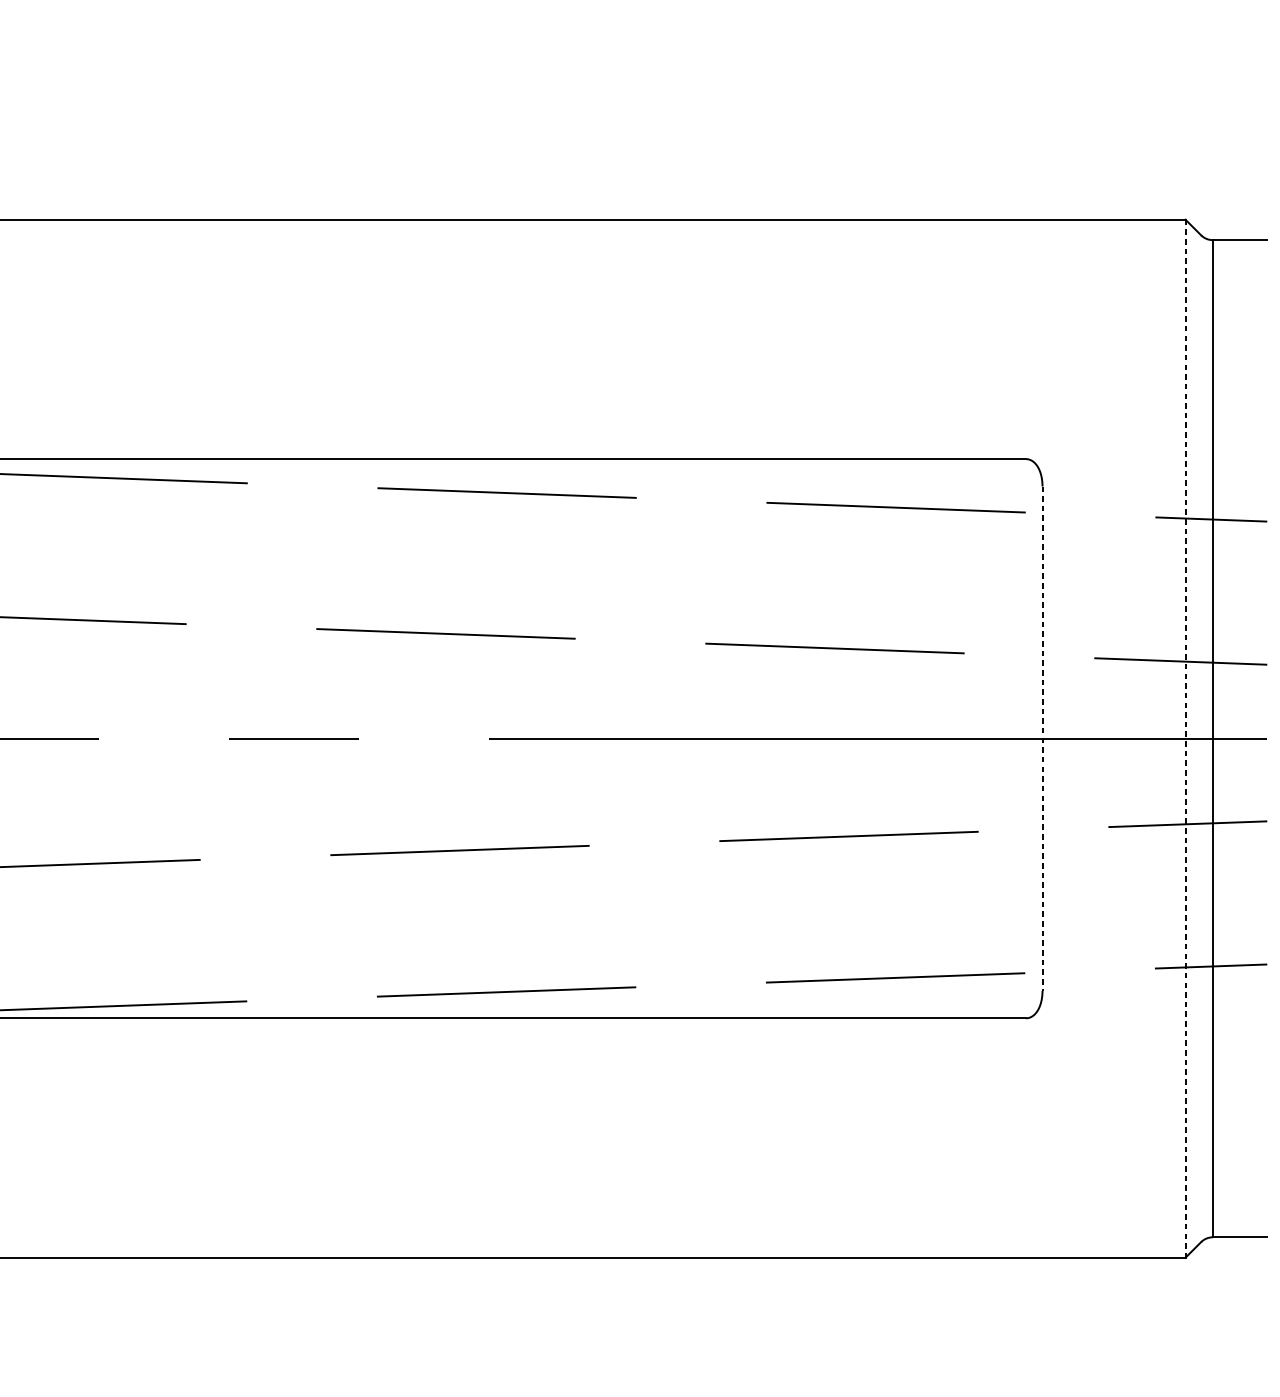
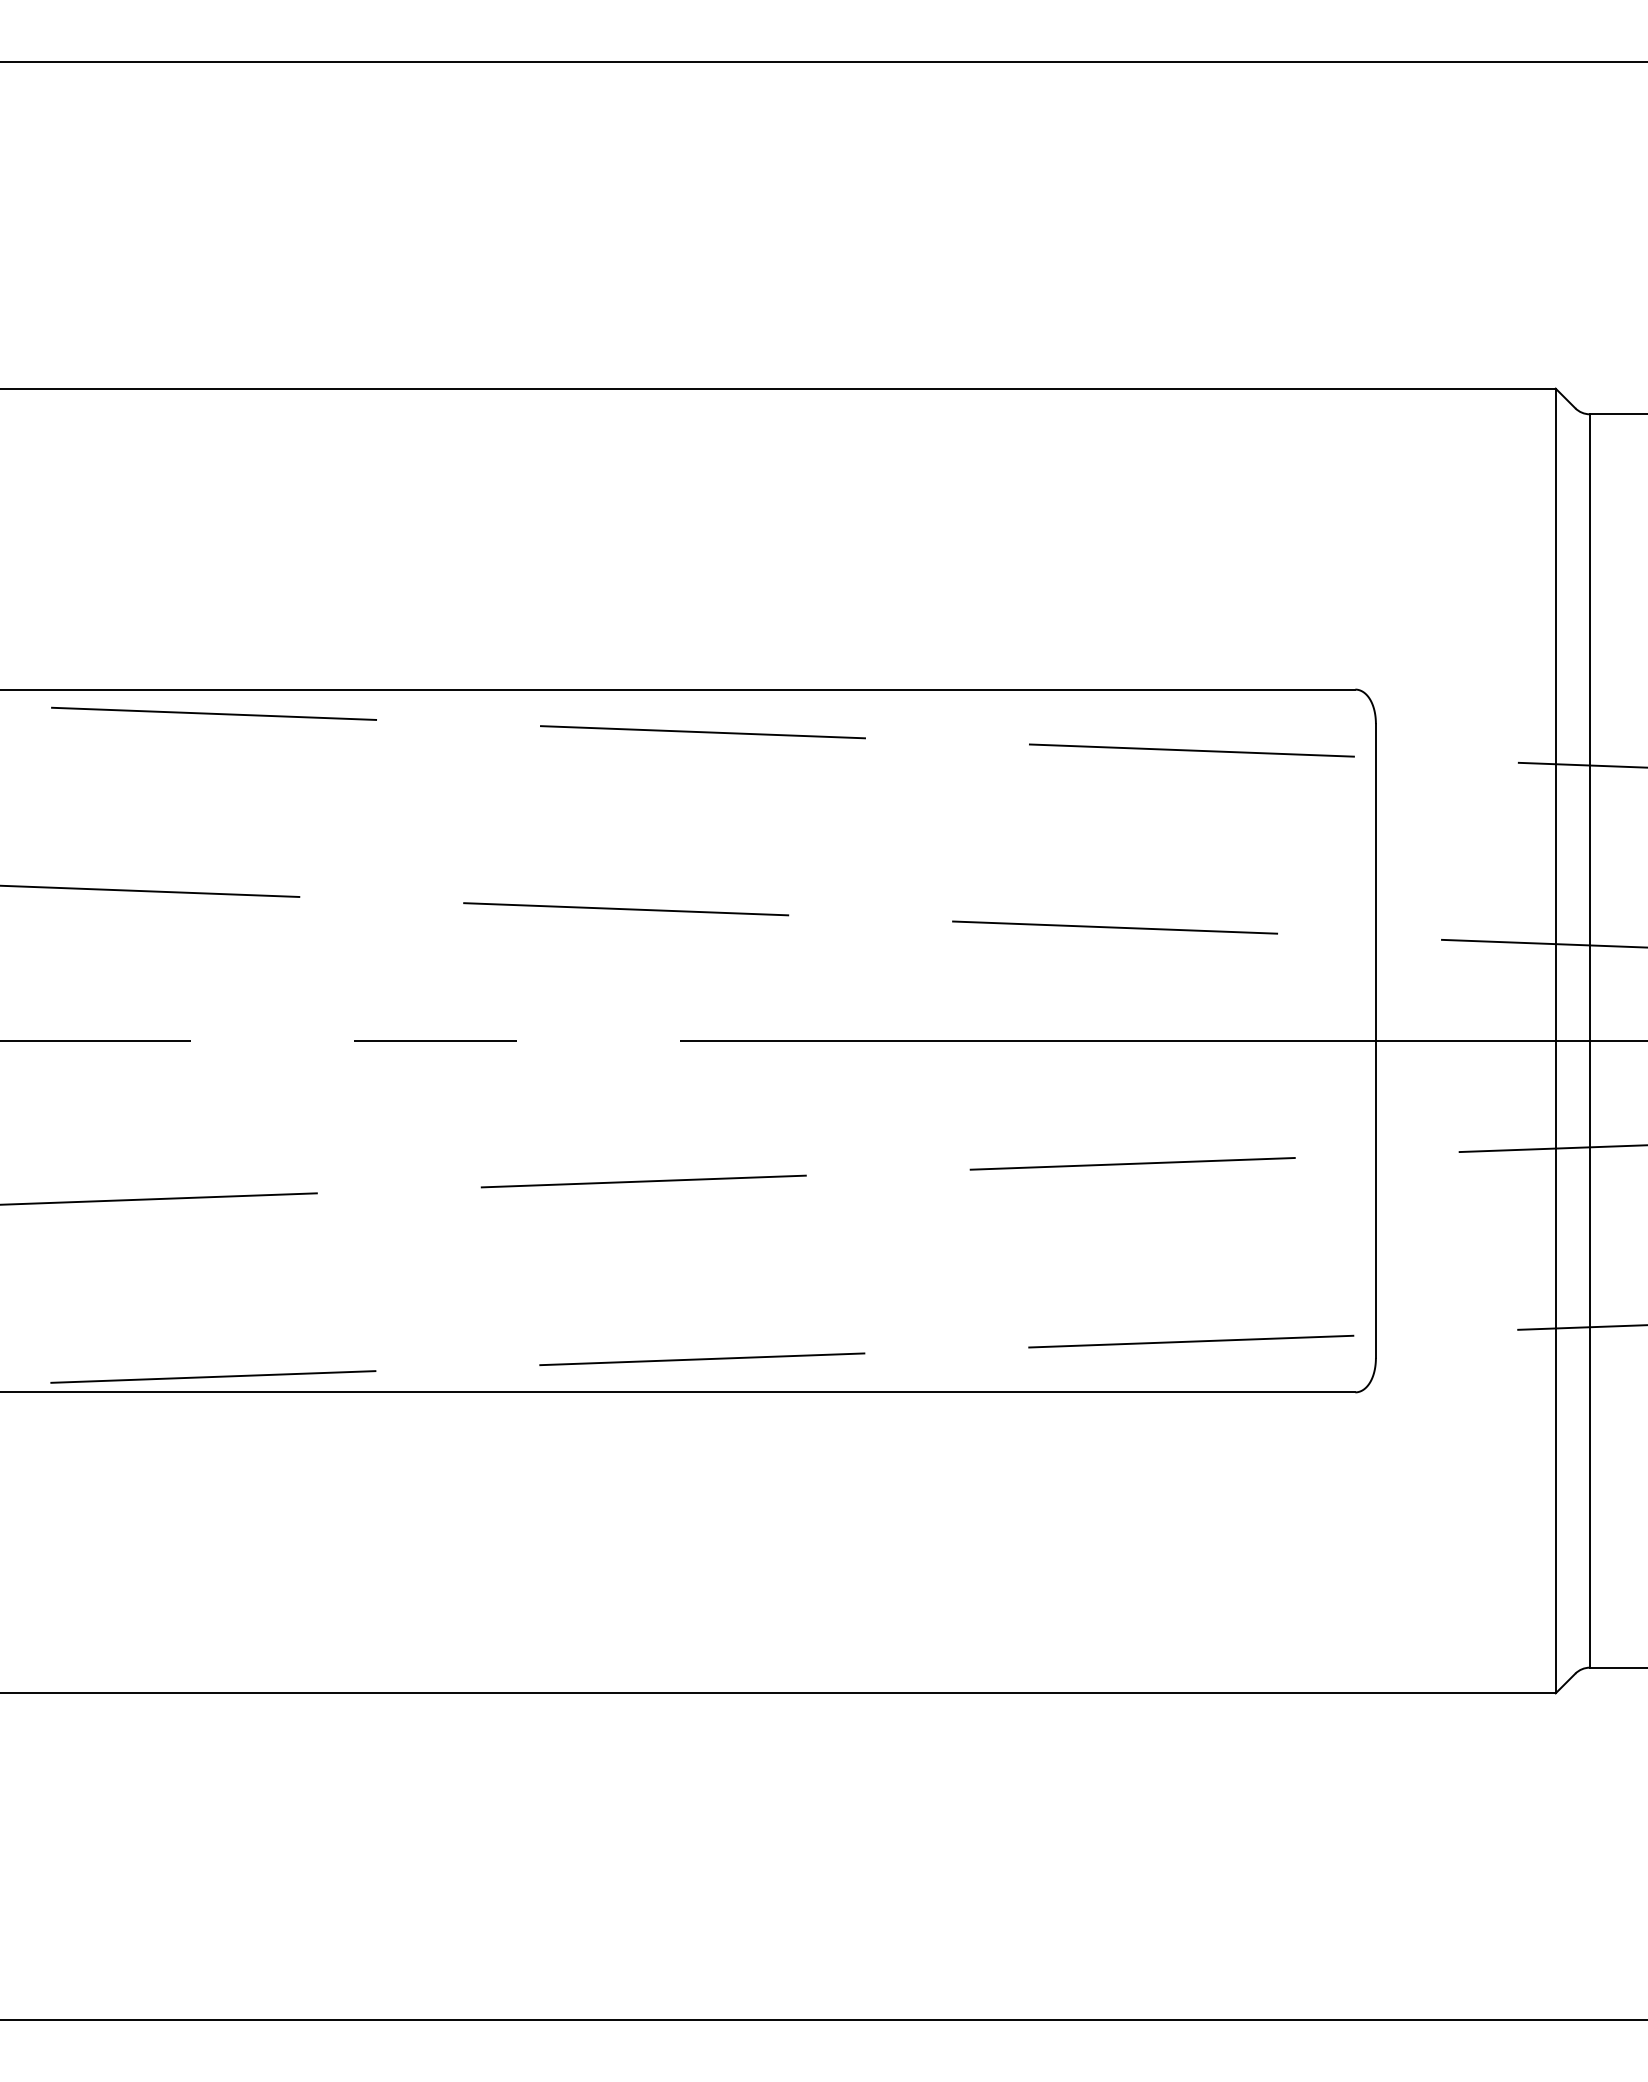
line: (1042, 739) -> (1375, 1041), dashed -> solid
line: (1185, 739) -> (1555, 1041), dashed -> solid

